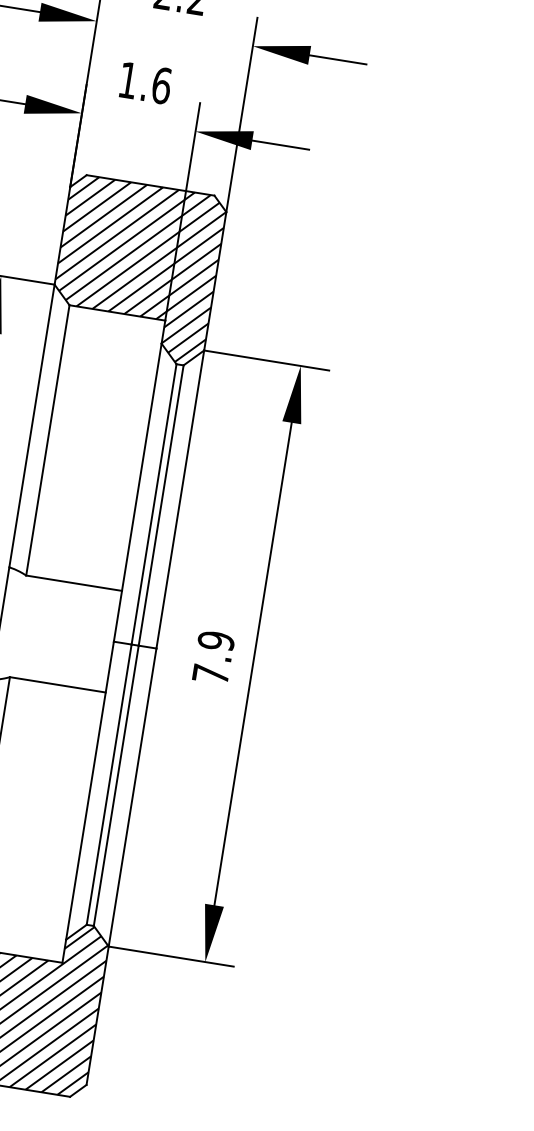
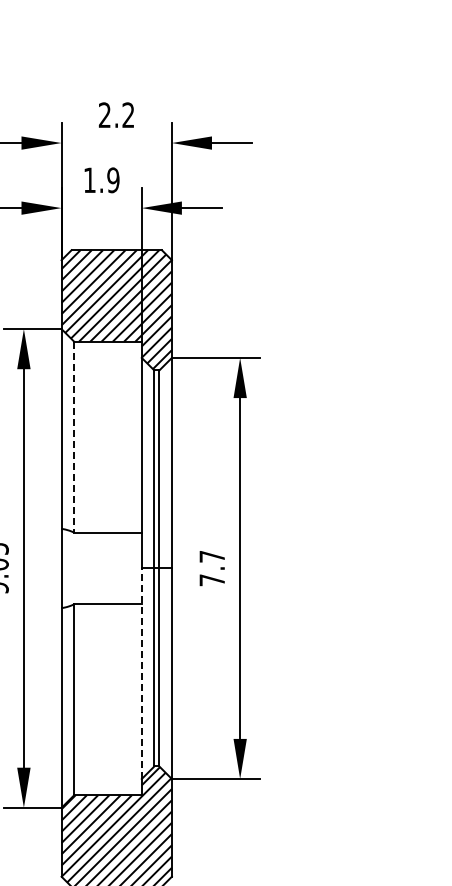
text: (161, 86) -> (113, 180), 1.6 -> 1.9
line: (48, 441) -> (74, 437), solid -> dashed
text: (216, 640) -> (212, 556), 7.9 -> 7.7
line: (89, 790) -> (141, 673), solid -> dashed

